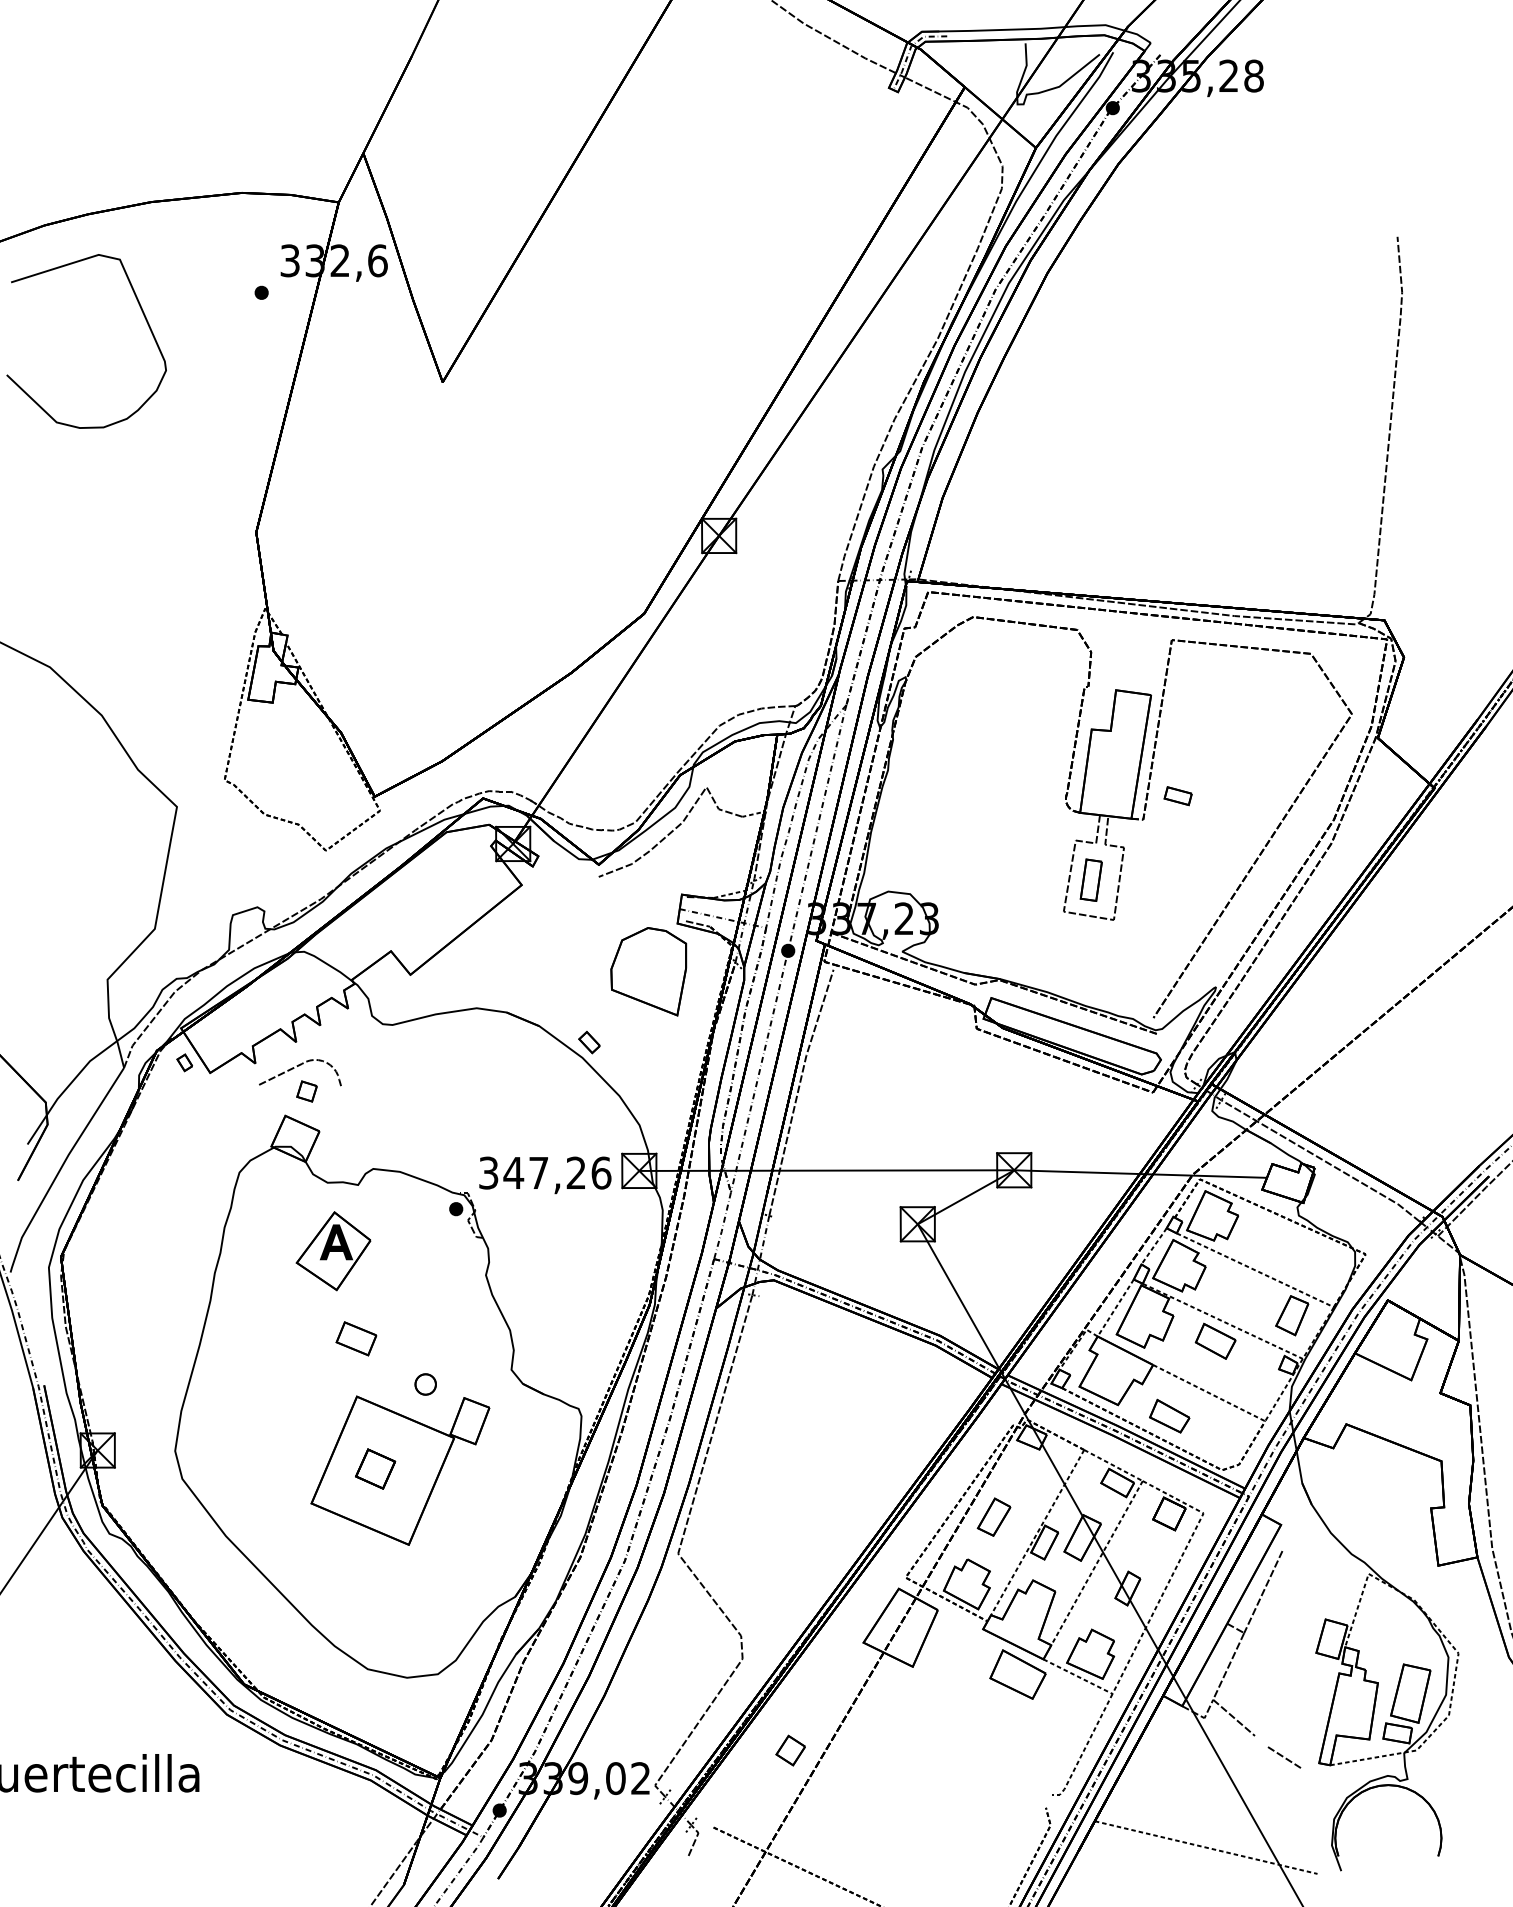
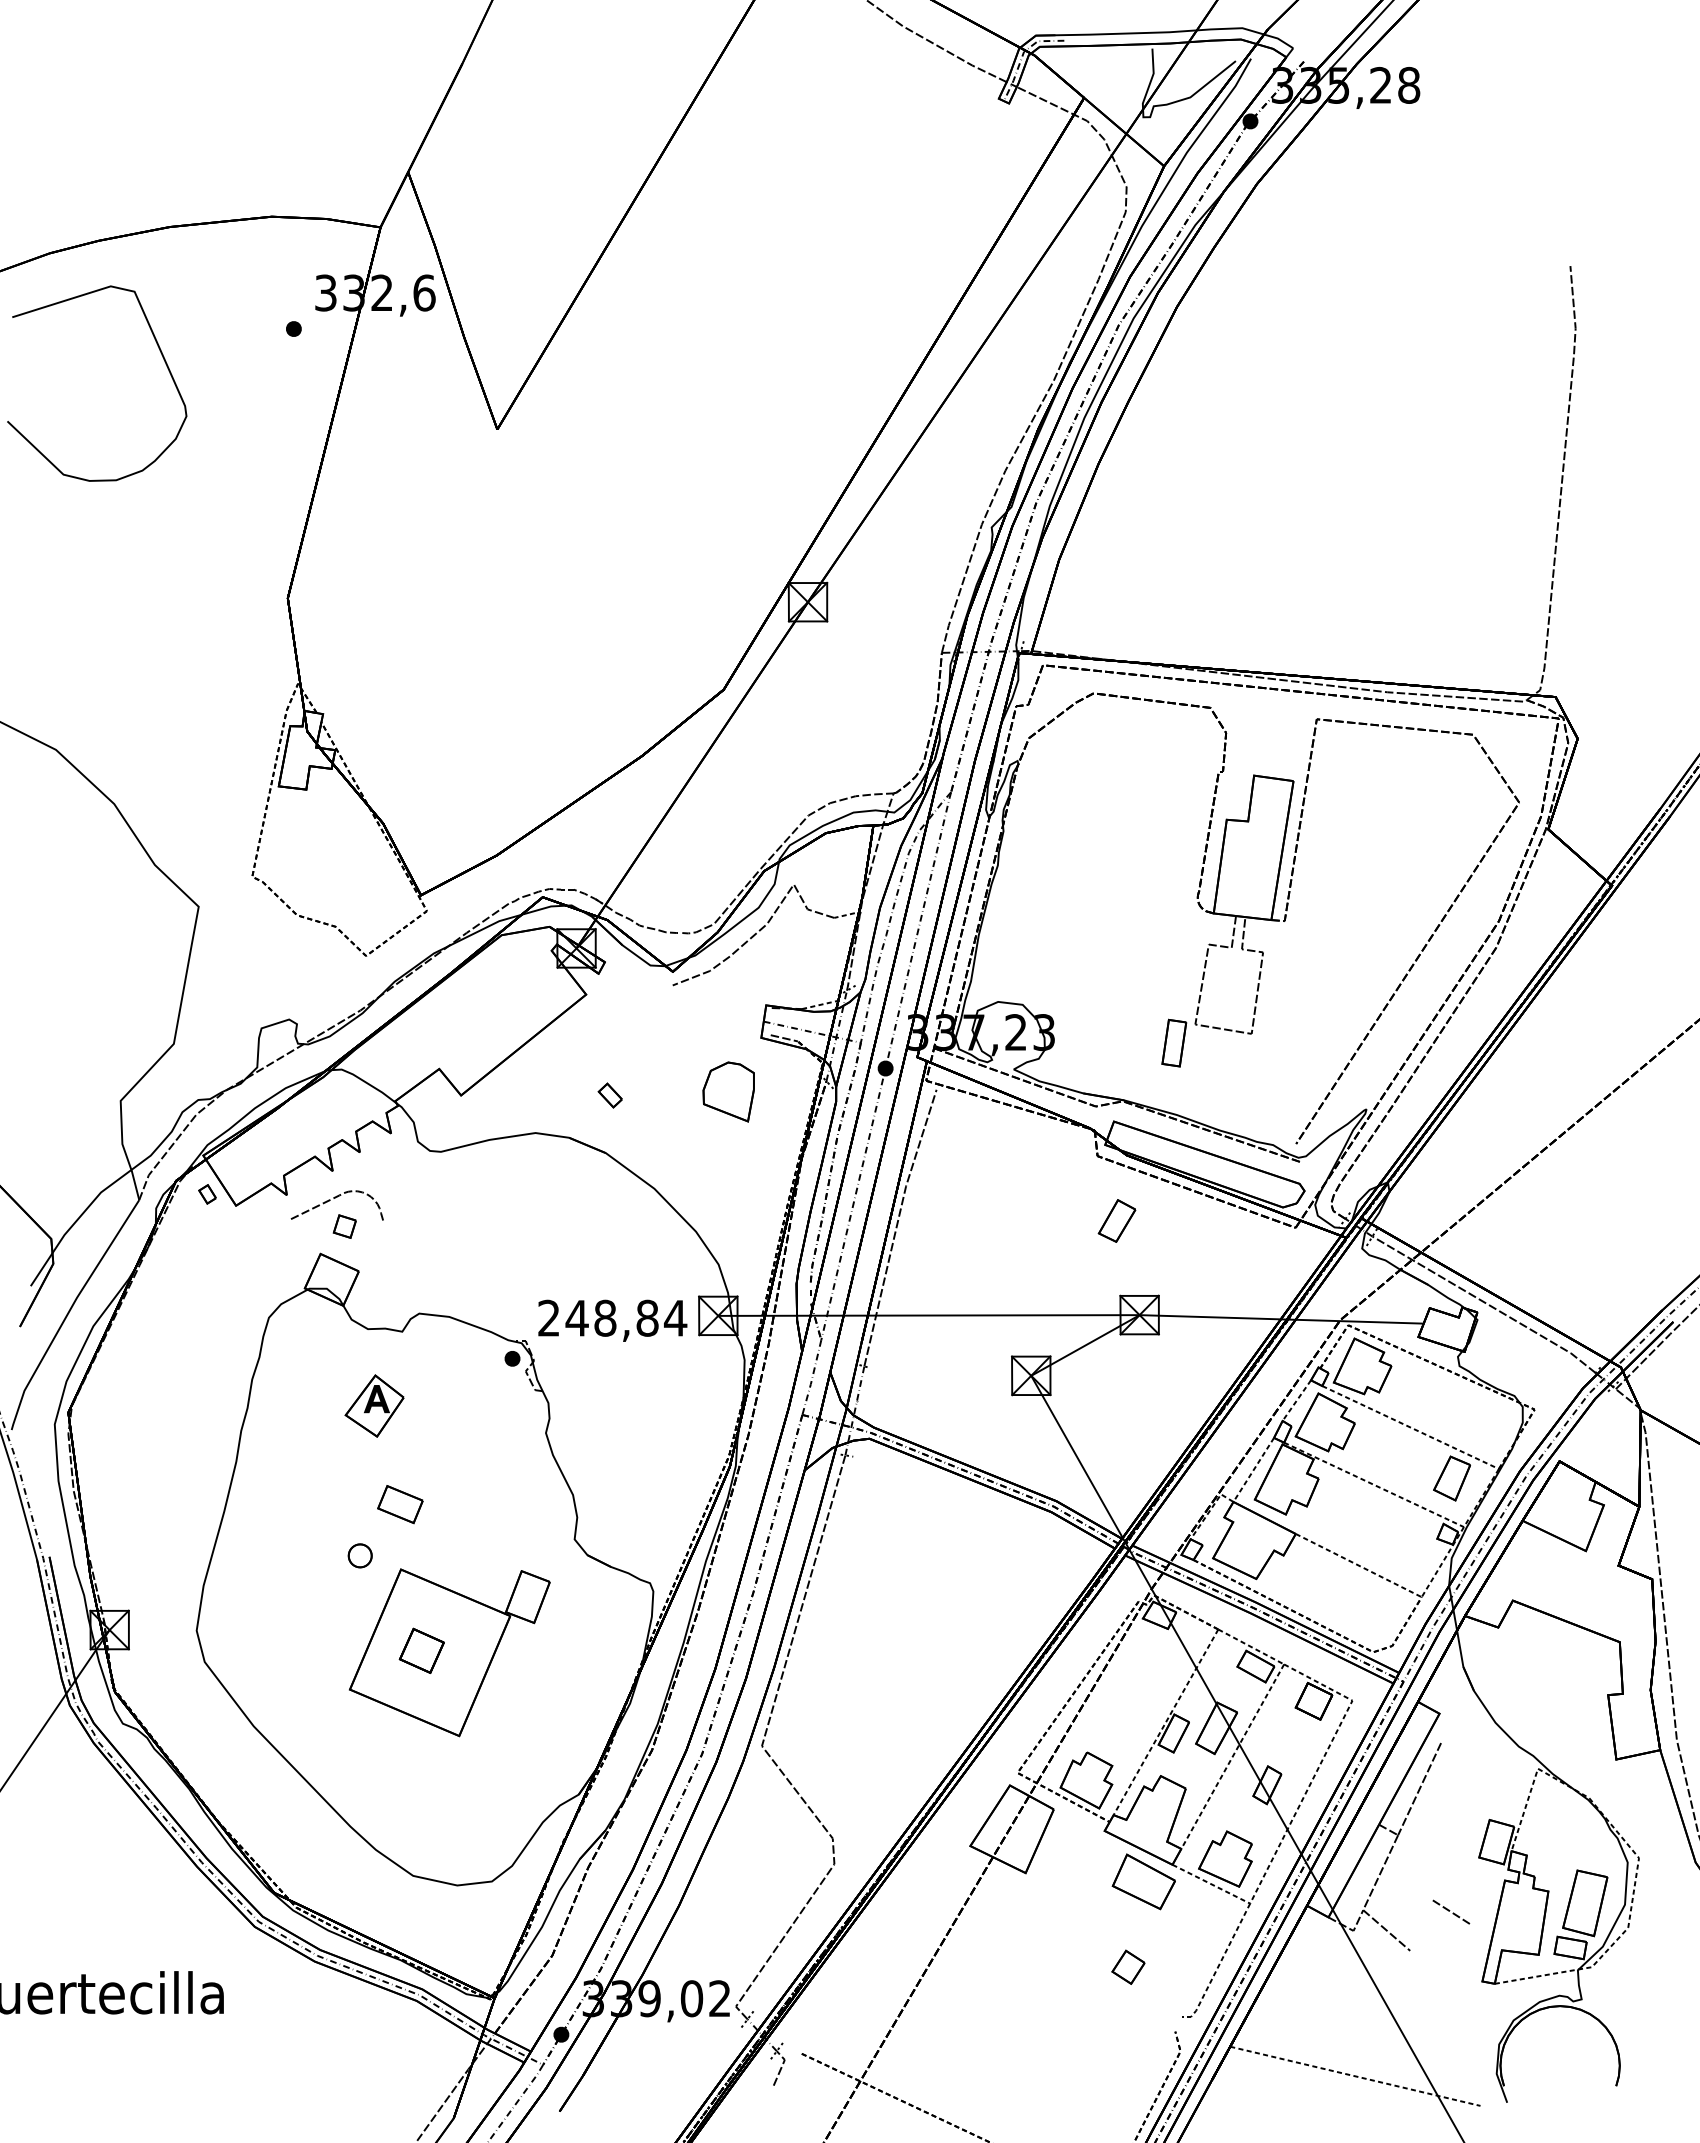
part: (1177, 796) -> (1323, 894), removed
part: (1091, 879) -> (1174, 1042), moved
part: (648, 971) -> (728, 1091), size x0.6
part: (588, 1042) -> (609, 1095), moved
text: (545, 1172) -> (612, 1317), 347,26 -> 248,84
part: (333, 1250) -> (374, 1405), size x0.7
part: (1215, 1341) -> (1365, 1507), removed
part: (425, 1384) -> (359, 1555), moved
part: (1169, 1416) -> (1314, 1591), removed
part: (993, 1516) -> (1116, 1220), moved
part: (790, 1749) -> (1128, 1966), moved
line: (1283, 1756) -> (1450, 1910), moved

